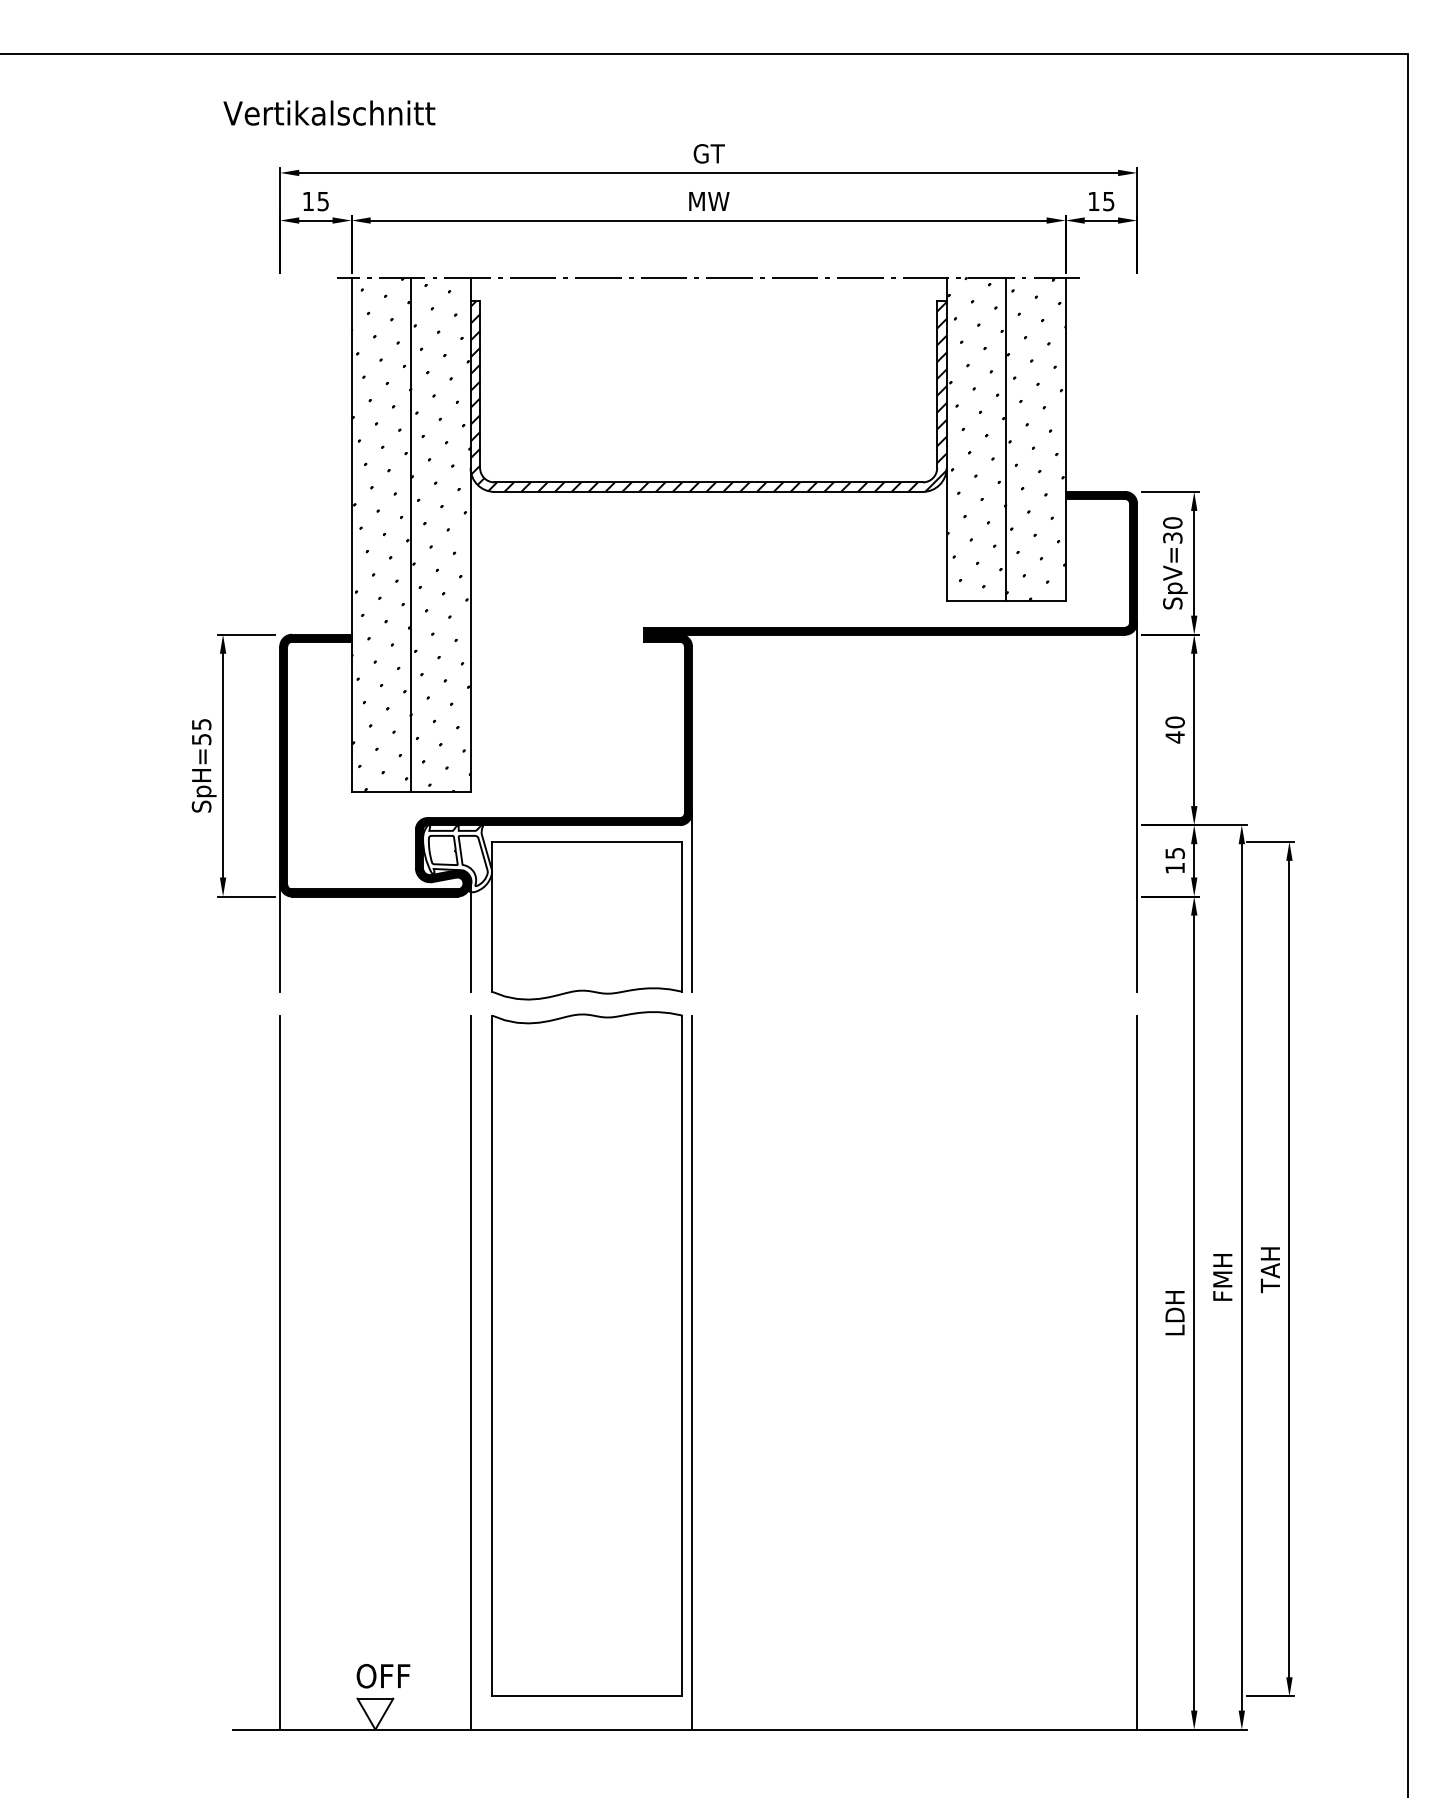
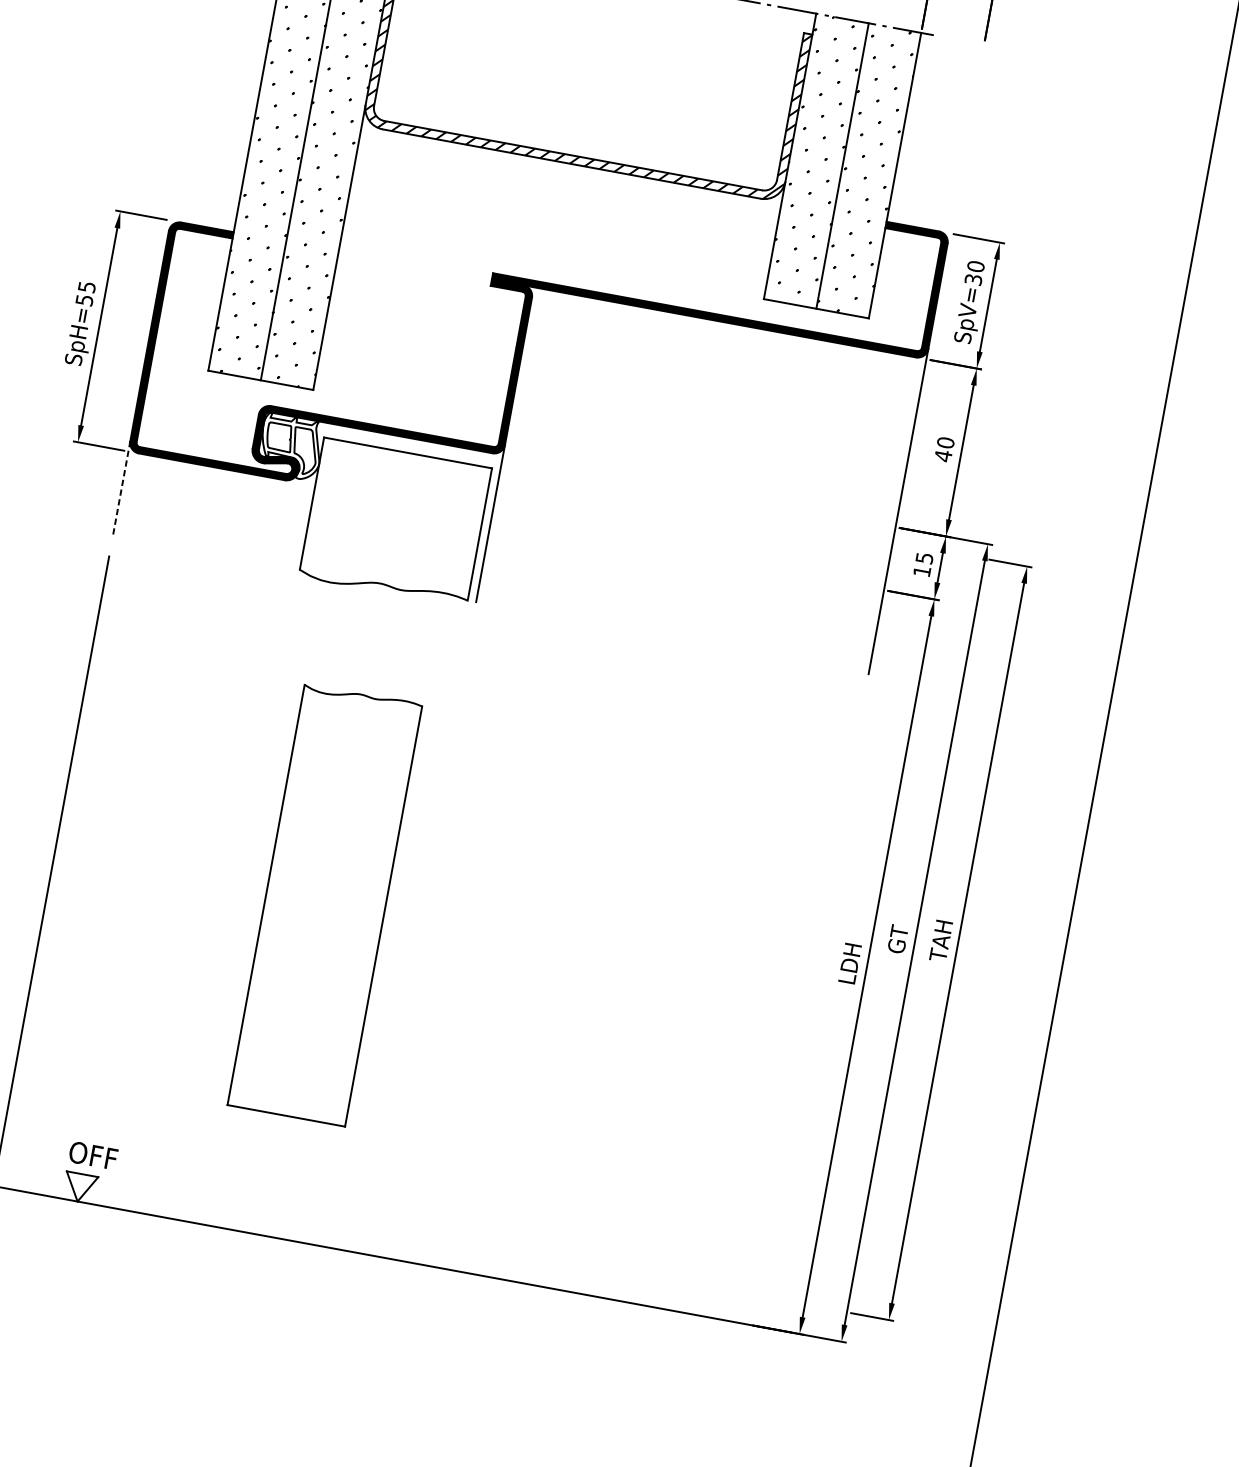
line: (470, 937) -> (289, 518), removed
line: (280, 938) -> (121, 488), solid -> dashed
text: (1222, 1277) -> (897, 939), FMH -> GT
part: (586, 1353) -> (324, 904), size x0.7
line: (470, 1372) -> (219, 901), removed
line: (691, 1372) -> (414, 937), removed
line: (1137, 1372) -> (807, 1009), removed

